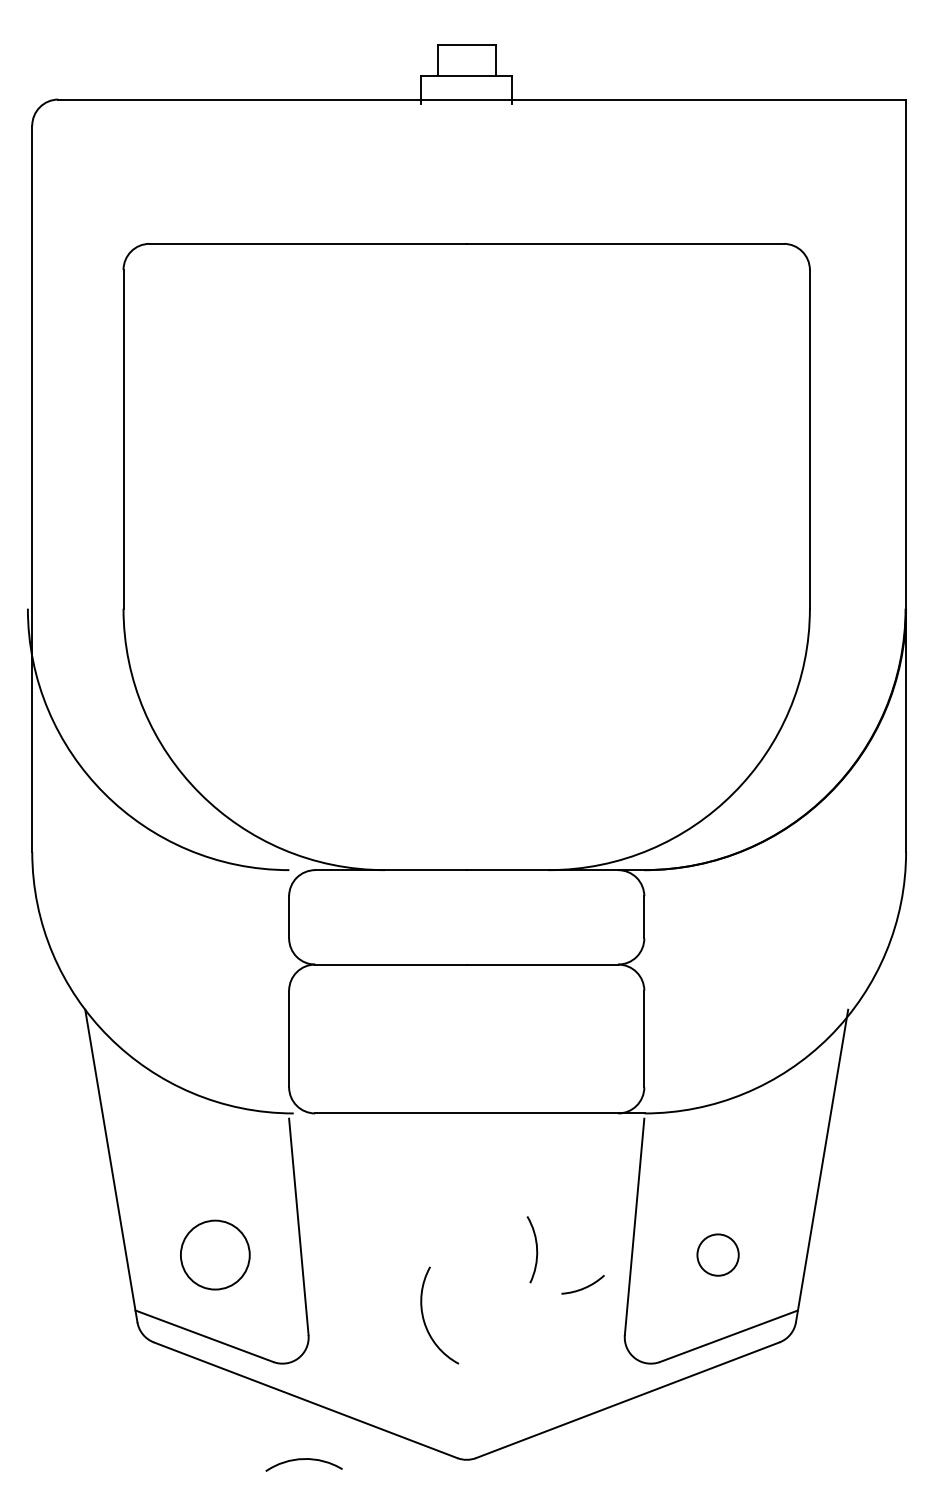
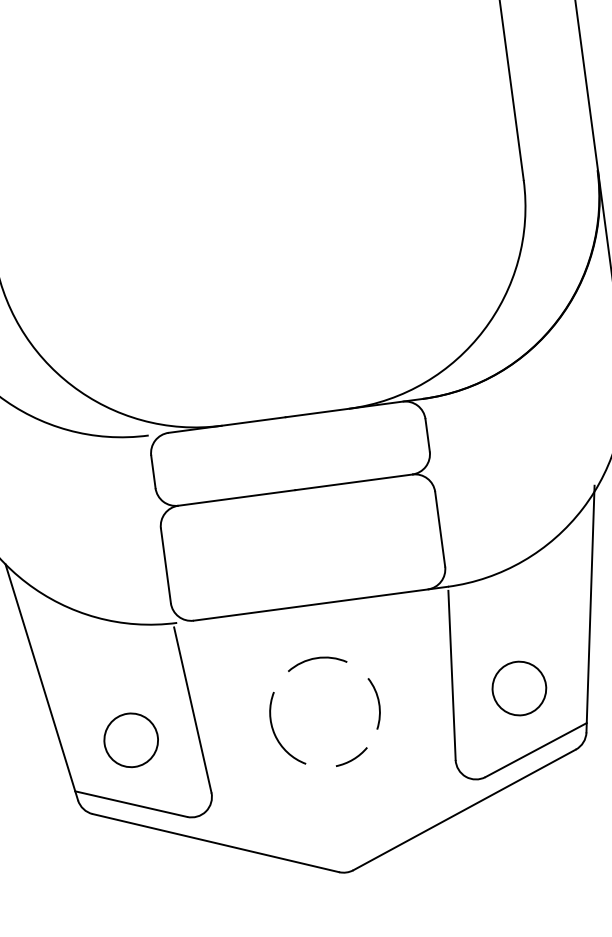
circle: (717, 1254) -> (518, 688), size x1.67
arc: (583, 1287) -> (352, 759), moved
arc: (425, 1321) -> (275, 734), moved
arc: (302, 1460) -> (315, 659), moved

